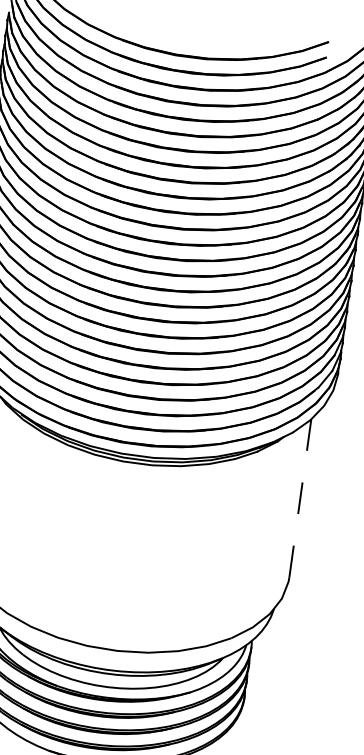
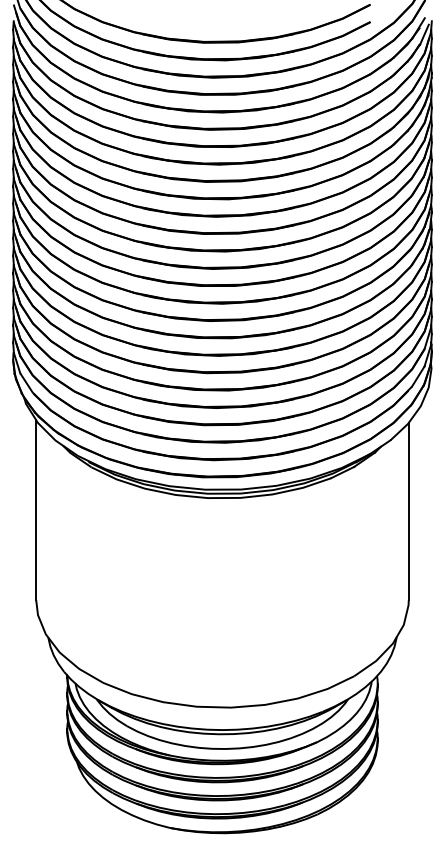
line: (300, 498) -> (408, 511), dashed -> solid

